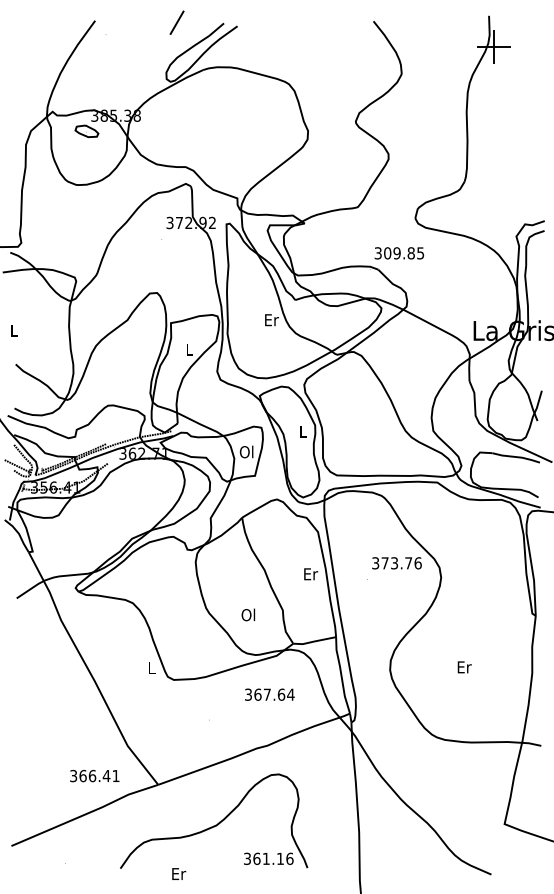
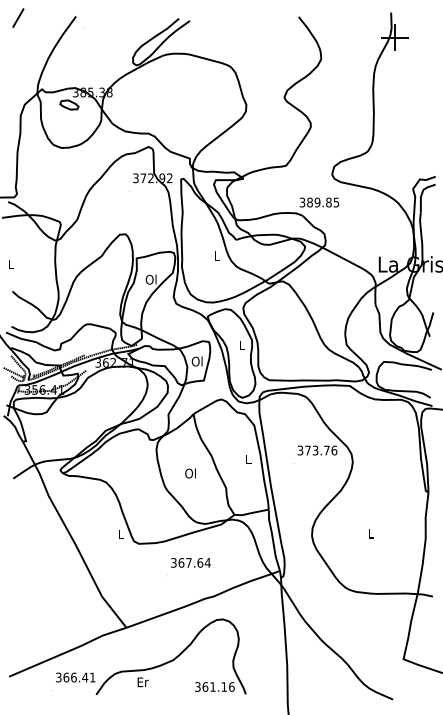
line: (176, 22) -> (17, 17), moved
text: (387, 253) -> (309, 202), 309.85 -> 389.85
text: (271, 320) -> (217, 256), Er -> L
text: (188, 349) -> (150, 279), L -> Ol
text: (311, 574) -> (249, 459), Er -> L
text: (248, 614) -> (190, 473), moved
text: (464, 667) -> (371, 533), Er -> L
text: (269, 694) -> (190, 562), moved
text: (94, 775) -> (75, 677), moved
text: (179, 873) -> (143, 681), moved

